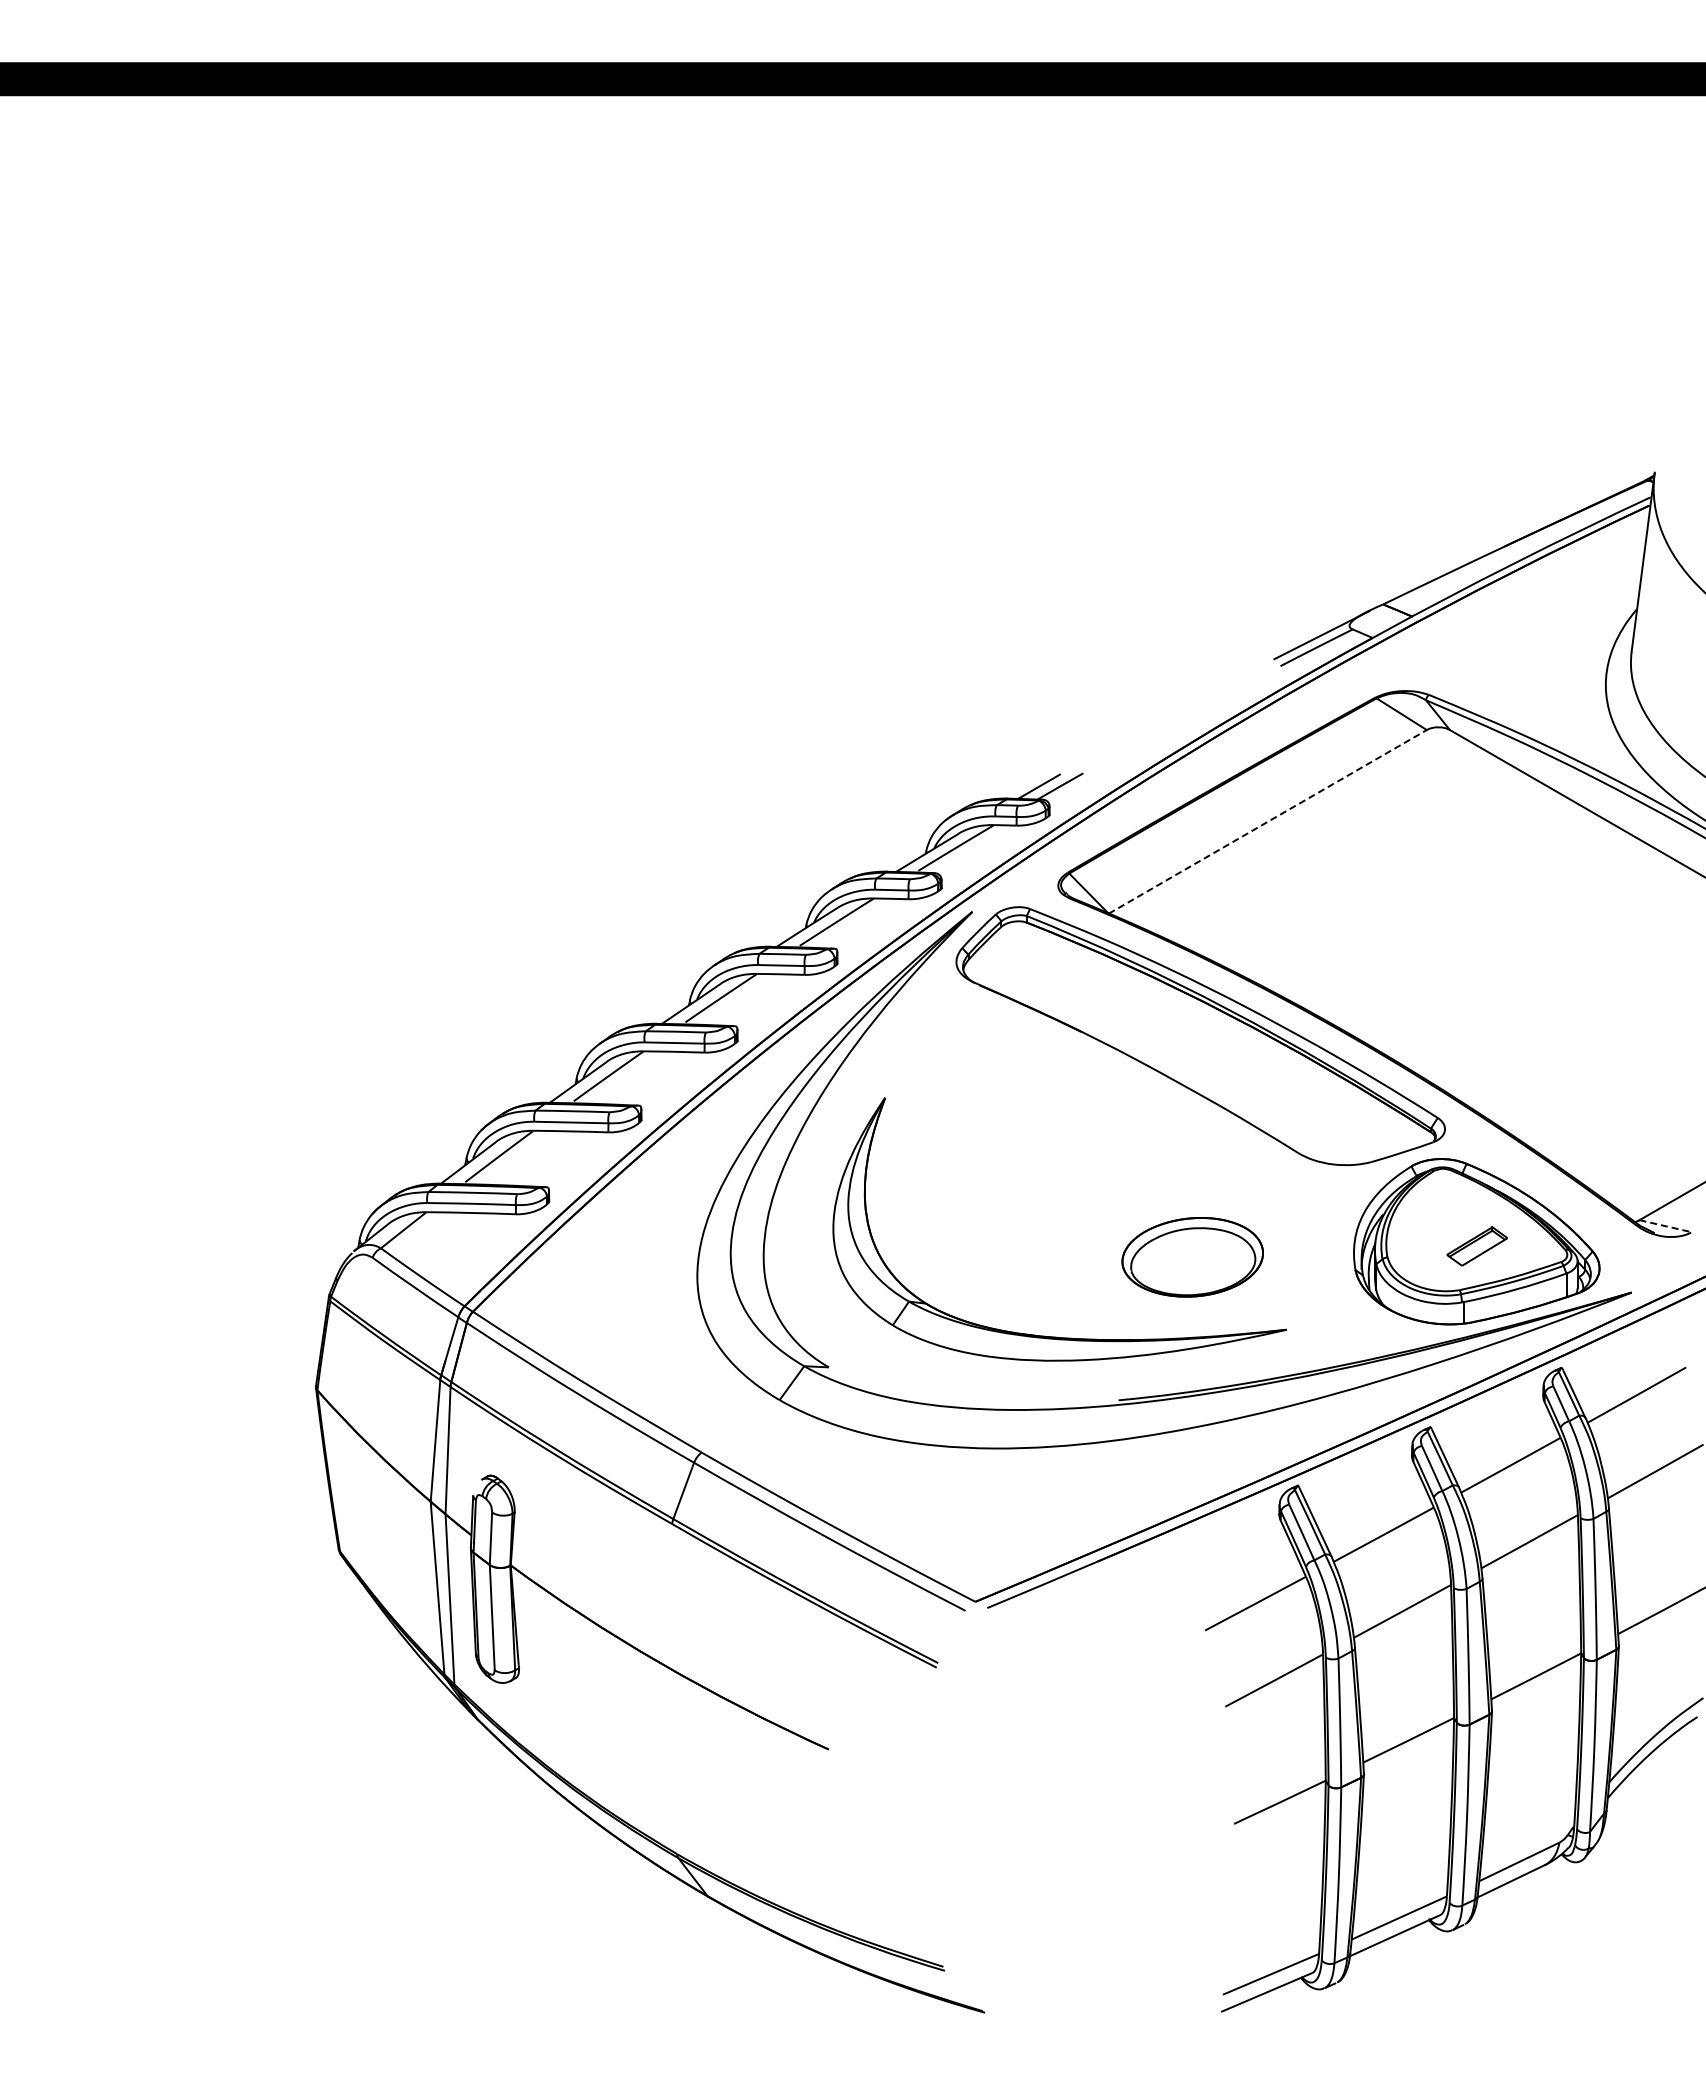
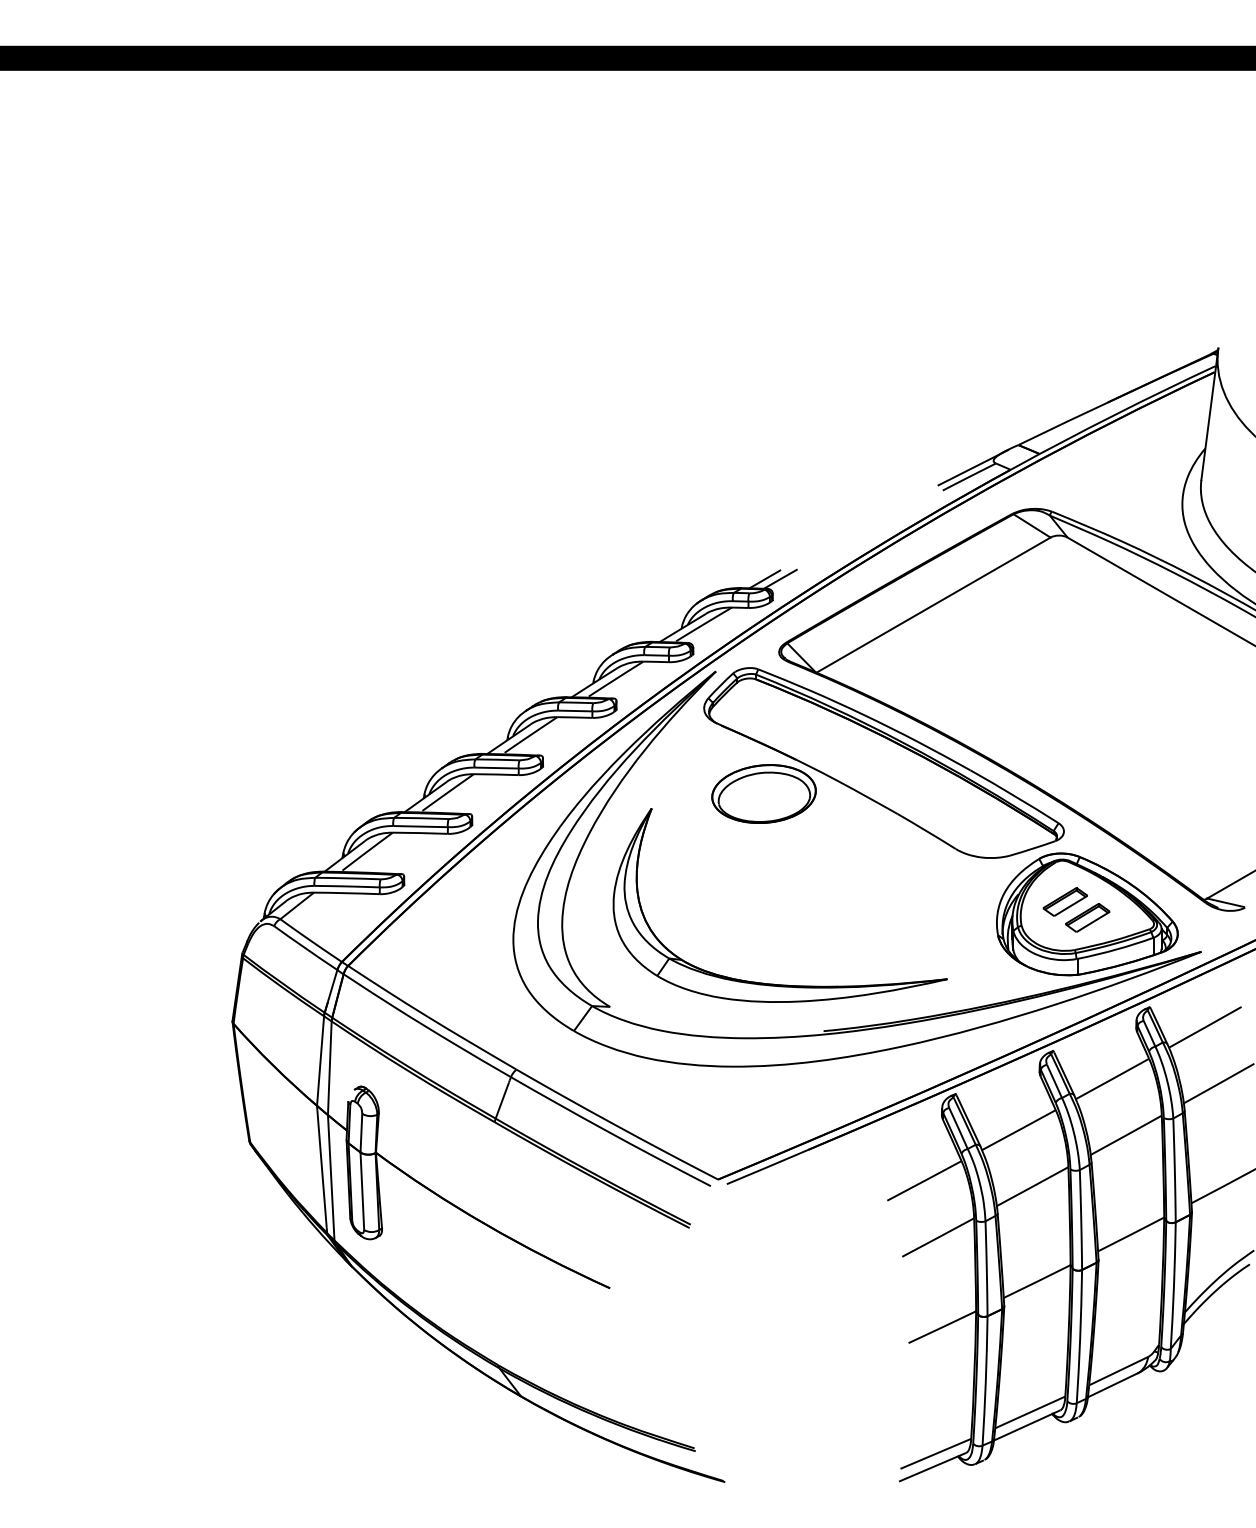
line: (1267, 821) -> (933, 604), dashed -> solid
part: (1446, 1224) -> (1065, 901), added
line: (1664, 1225) -> (1225, 902), dashed -> solid
part: (1192, 1257) -> (763, 794), moved

